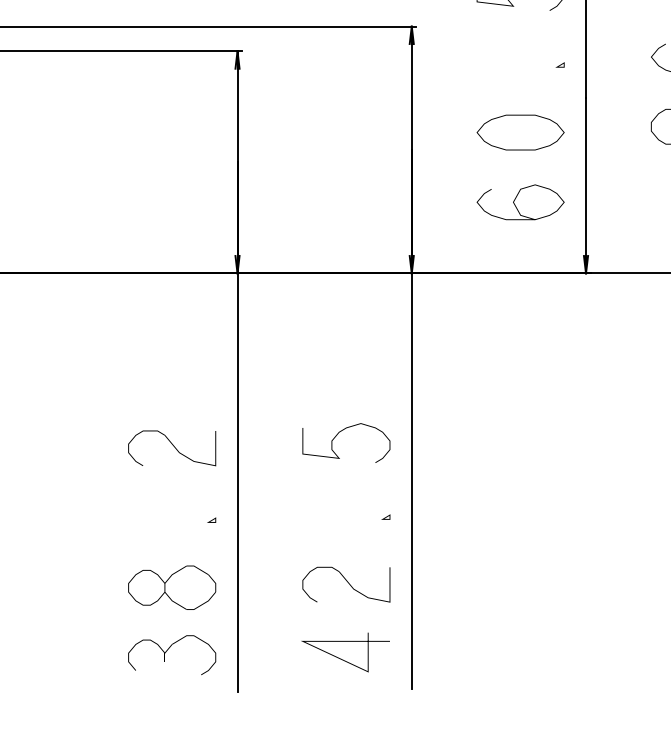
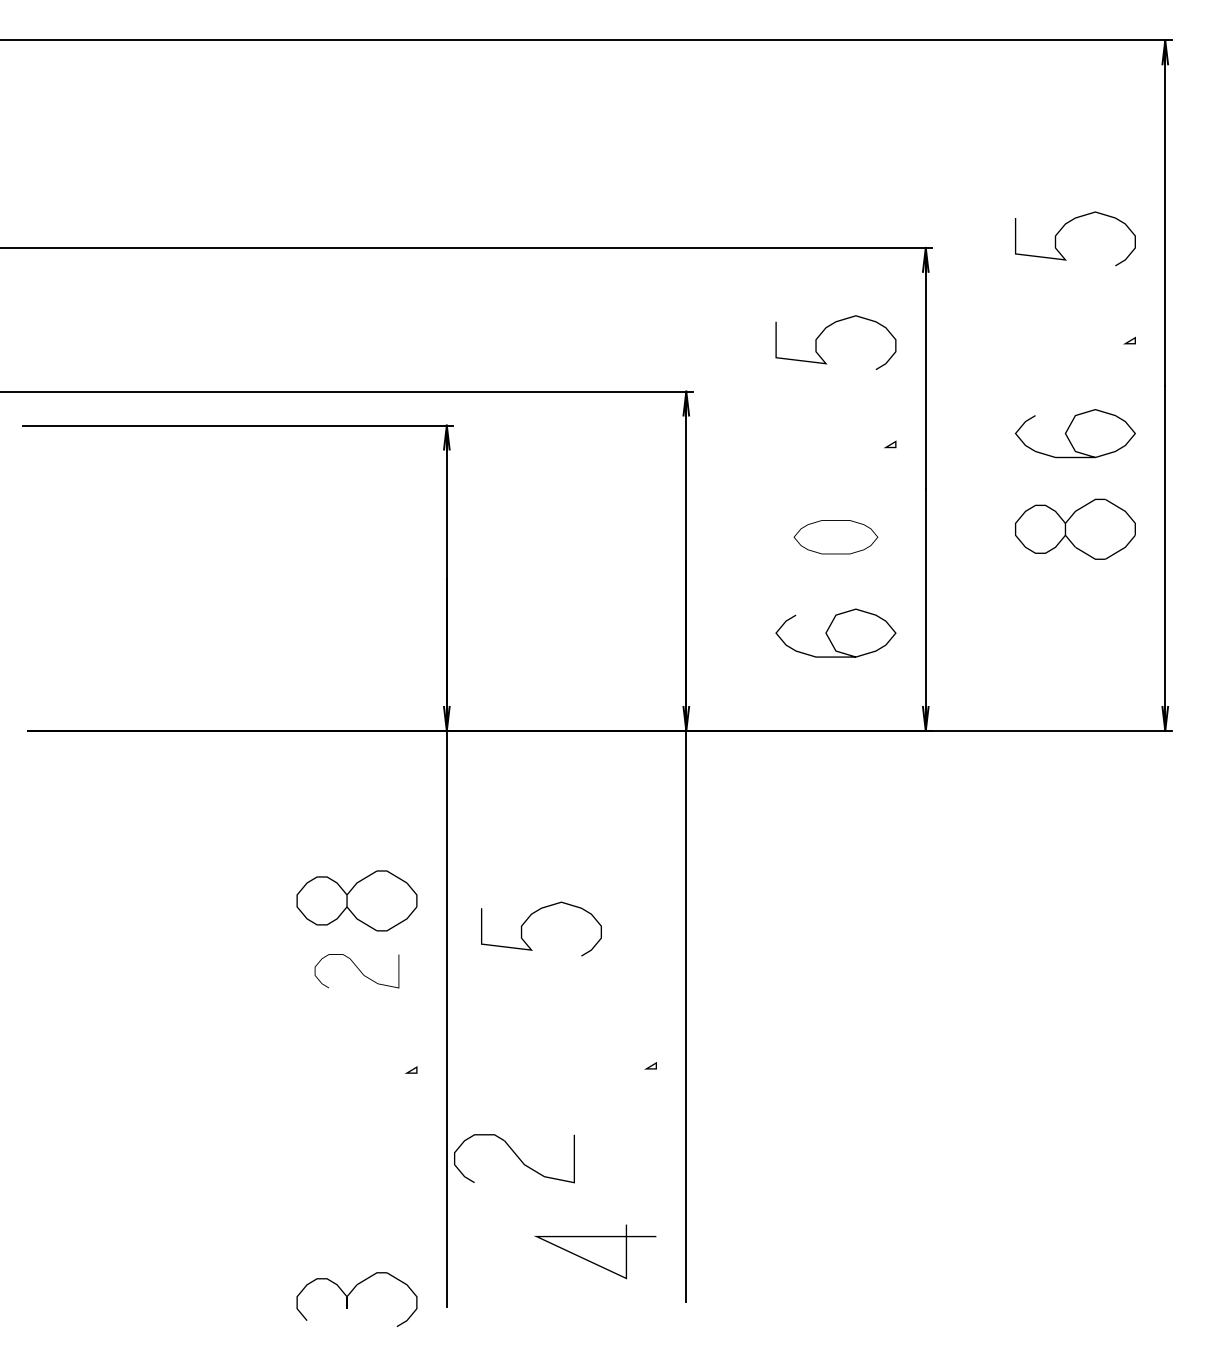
part: (520, 131) -> (835, 536), size x0.7
curve: (336, 436) -> (527, 920), moved
part: (171, 447) -> (356, 970), size x0.7
part: (346, 584) -> (514, 1158), moved
part: (171, 587) -> (356, 900), moved
part: (167, 650) -> (350, 1293), moved

